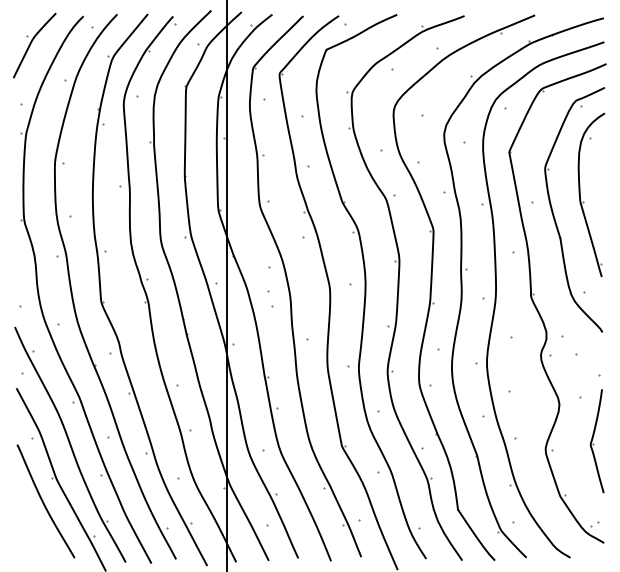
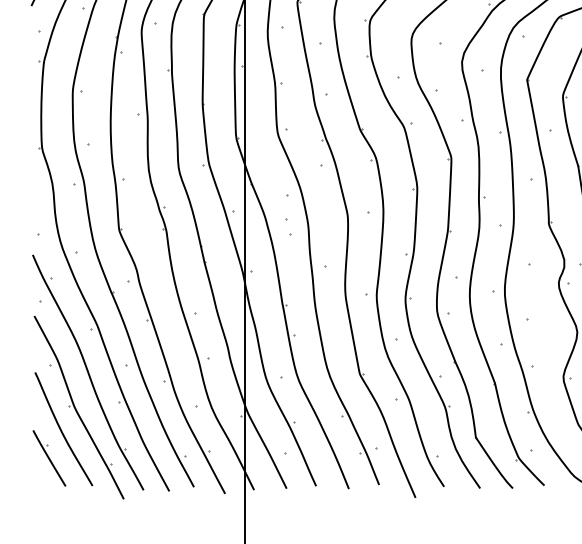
part: (31, 530) -> (49, 458), added

